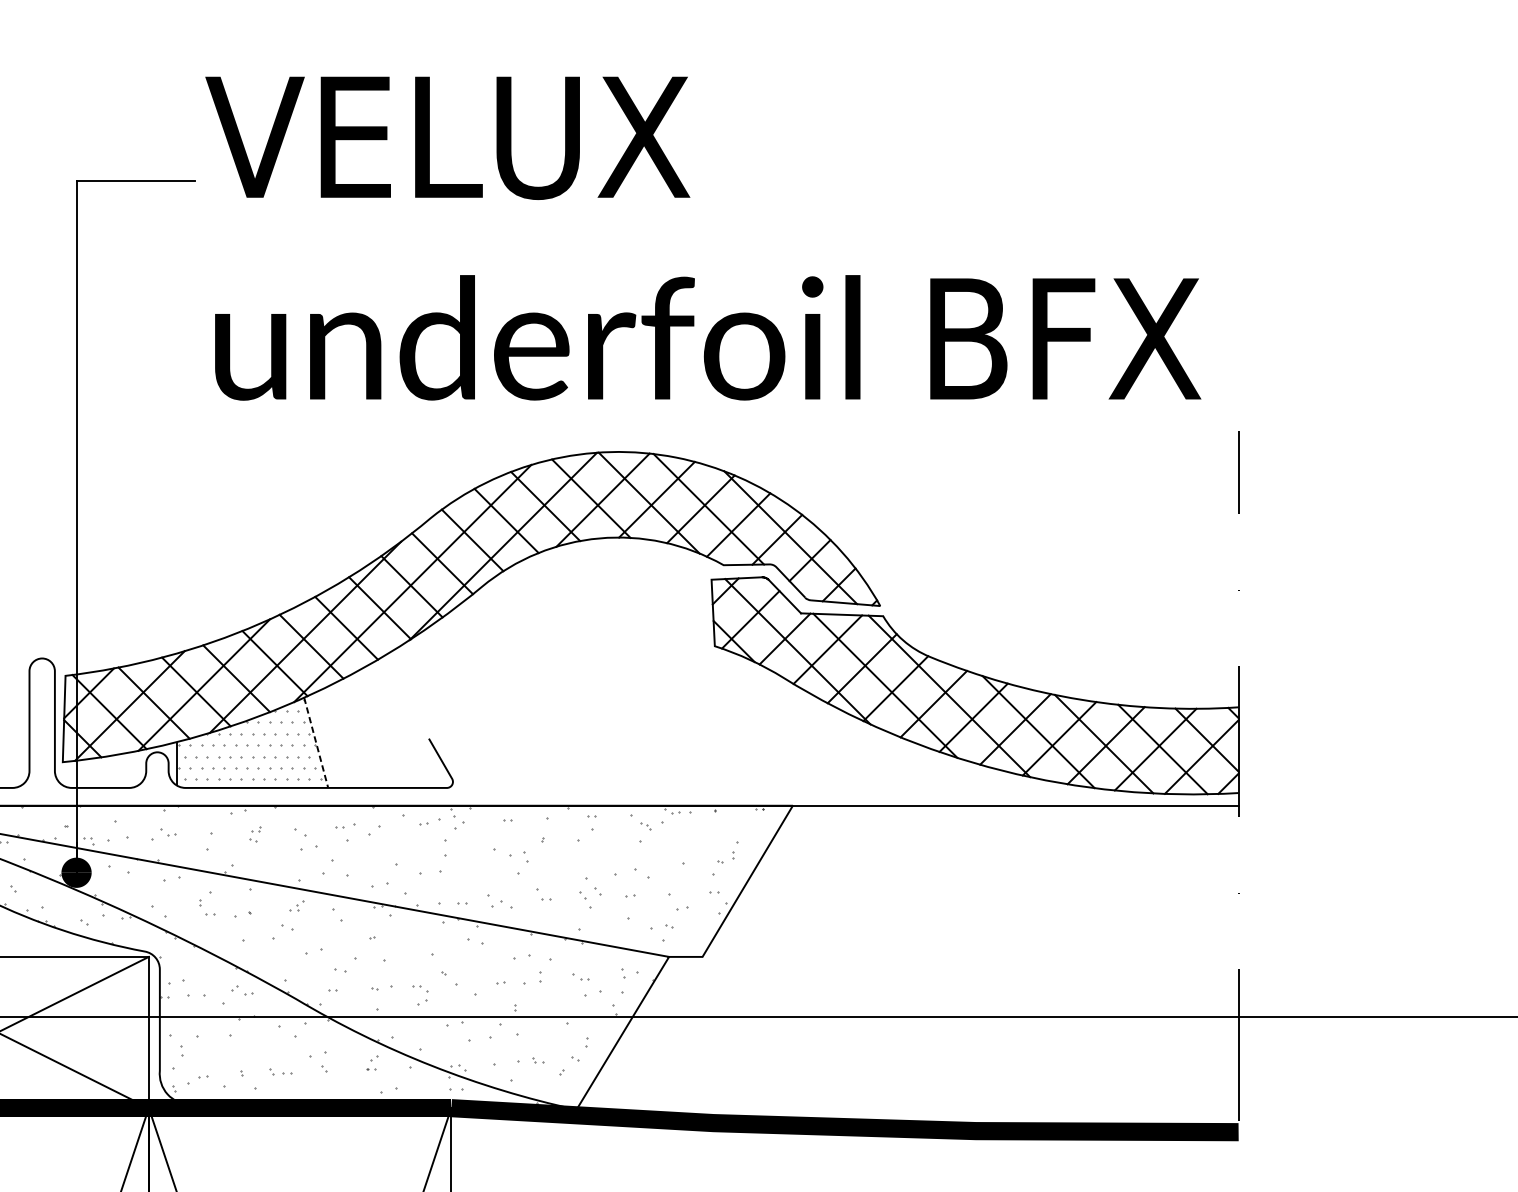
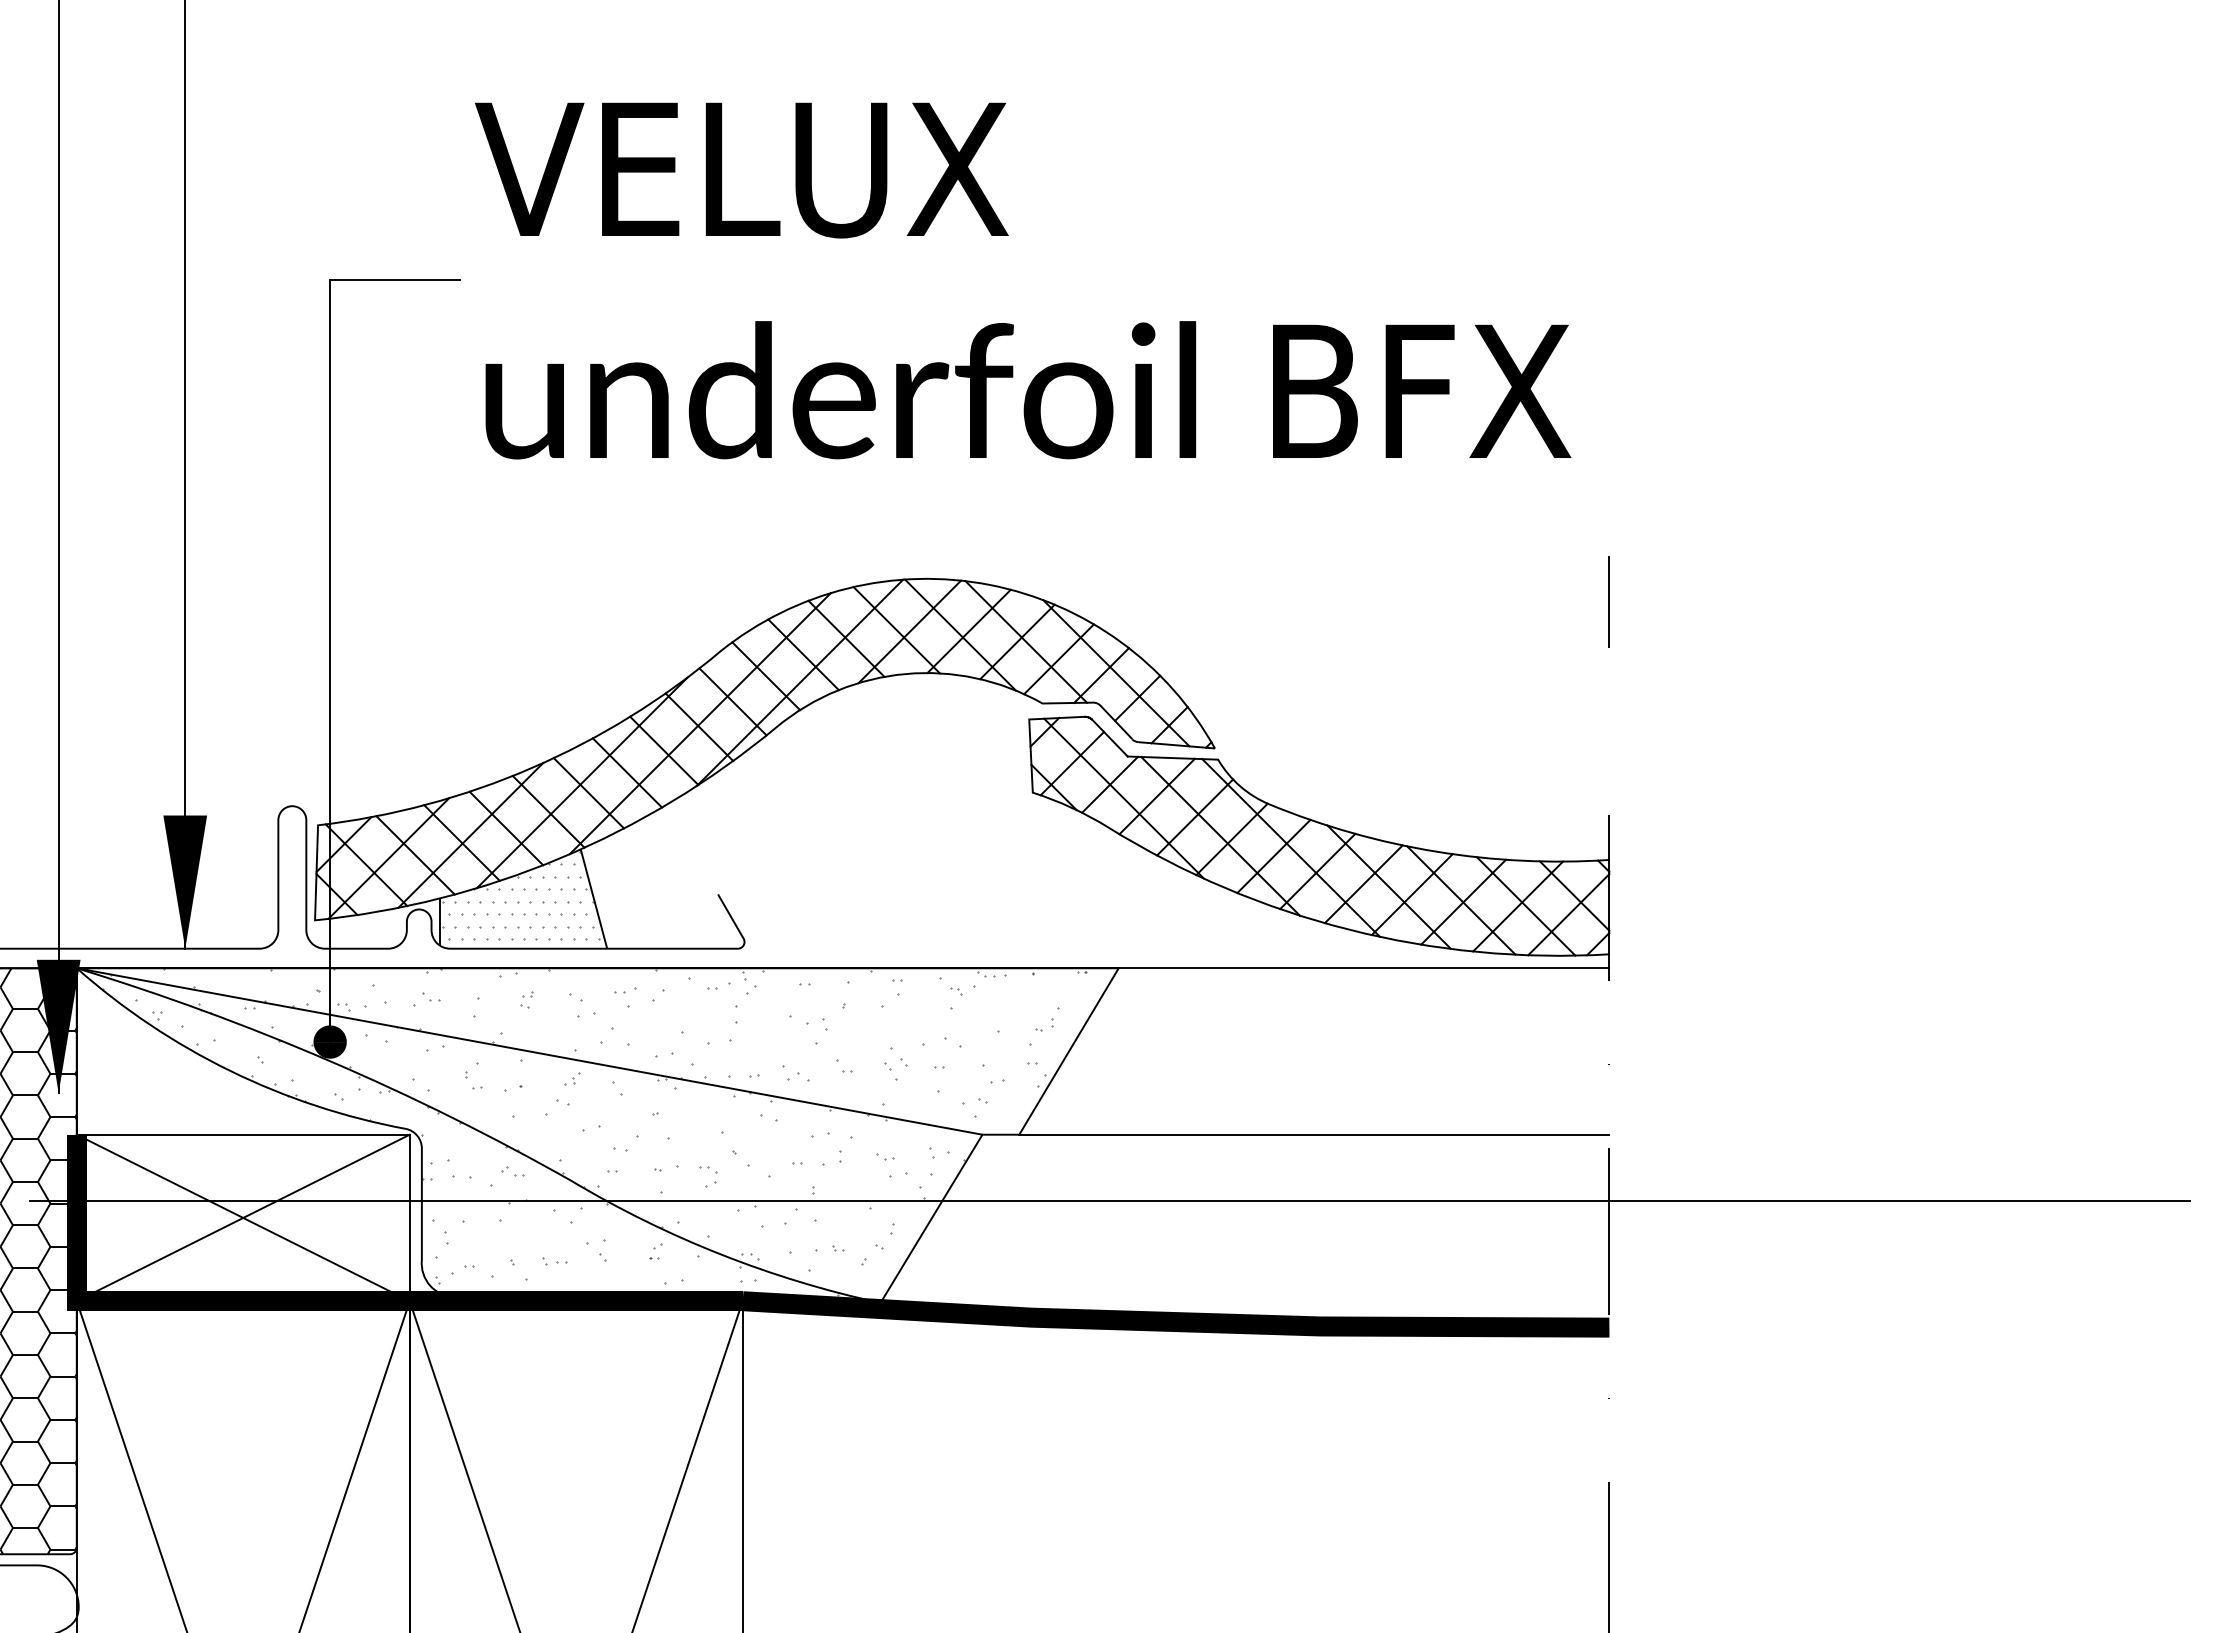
text: (703, 238) -> (1023, 280), moved
line: (316, 743) -> (594, 899), dashed -> solid
line: (970, 956) -> (1314, 1134), added

